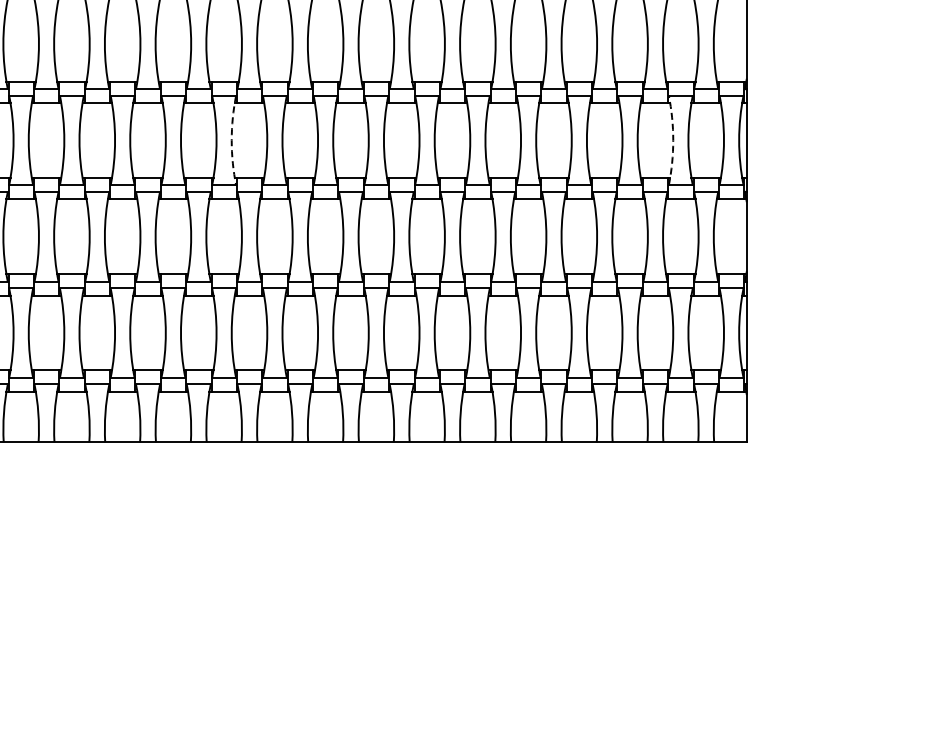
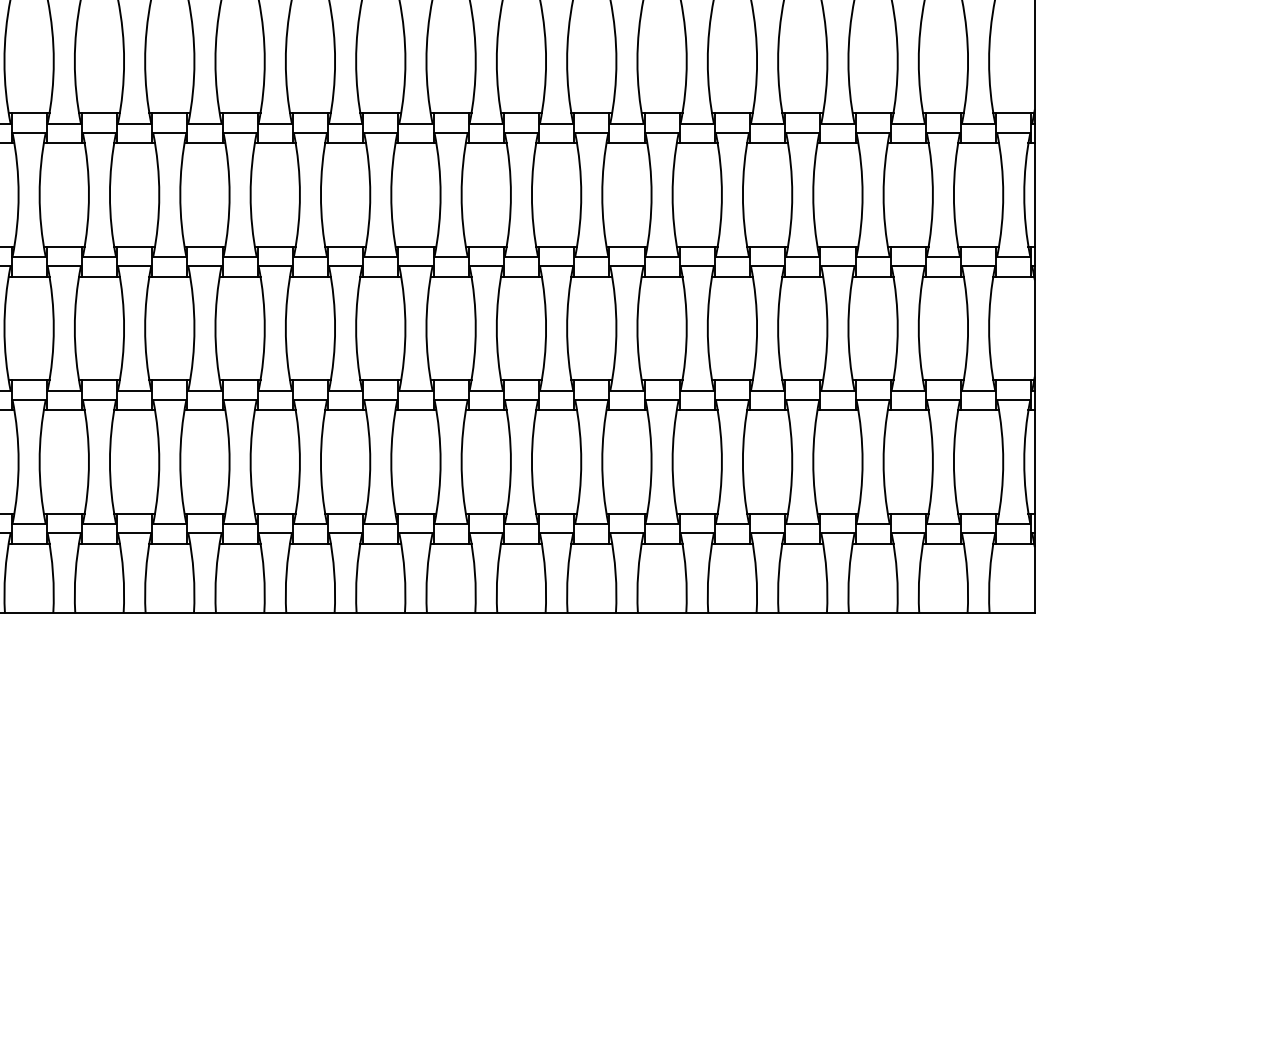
arc: (231, 140) -> (320, 194), dashed -> solid
arc: (673, 140) -> (933, 194), dashed -> solid

